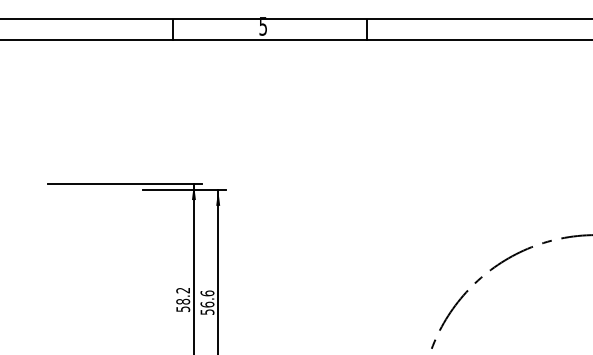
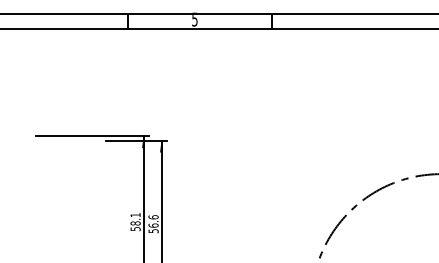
text: (183, 290) -> (135, 215), 58.2 -> 58.1

